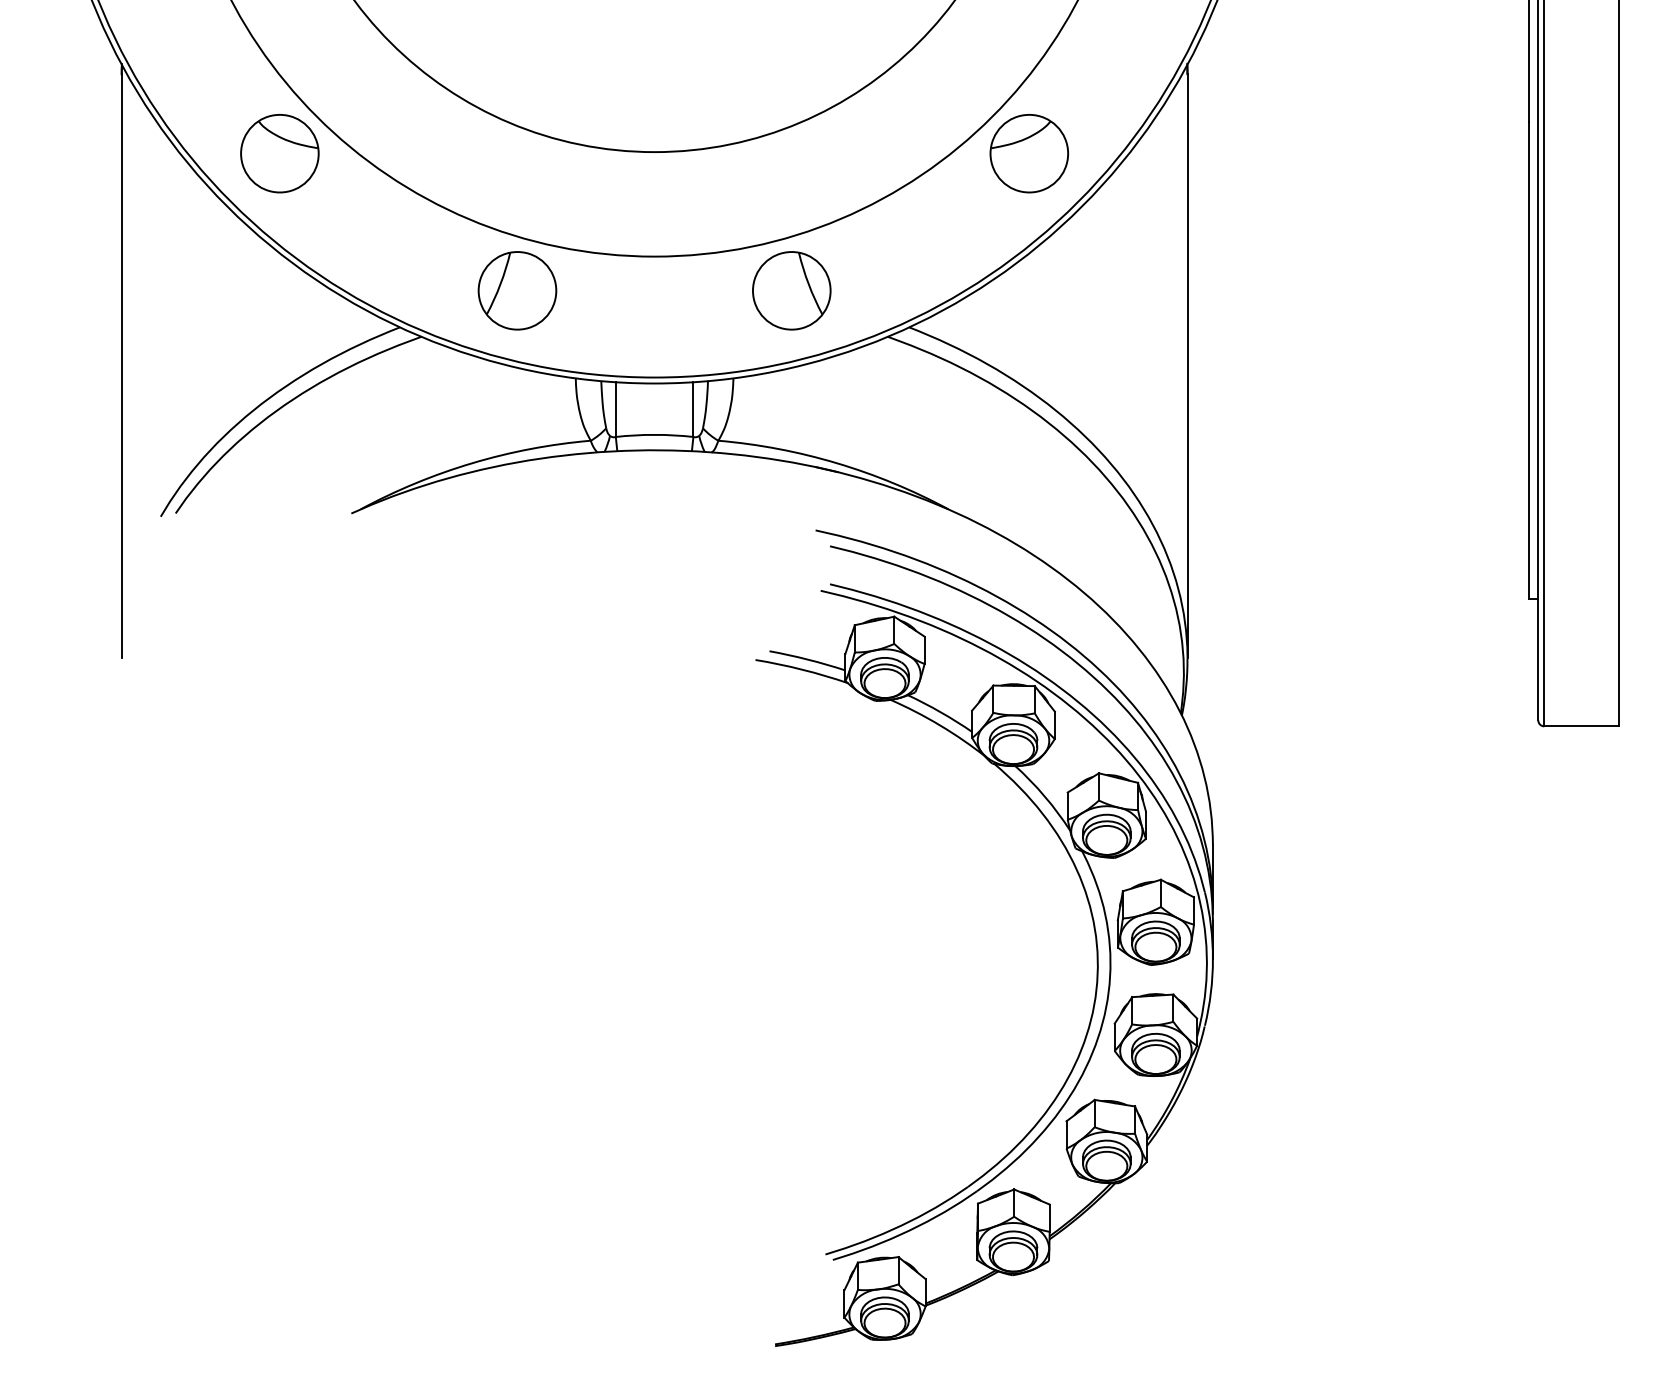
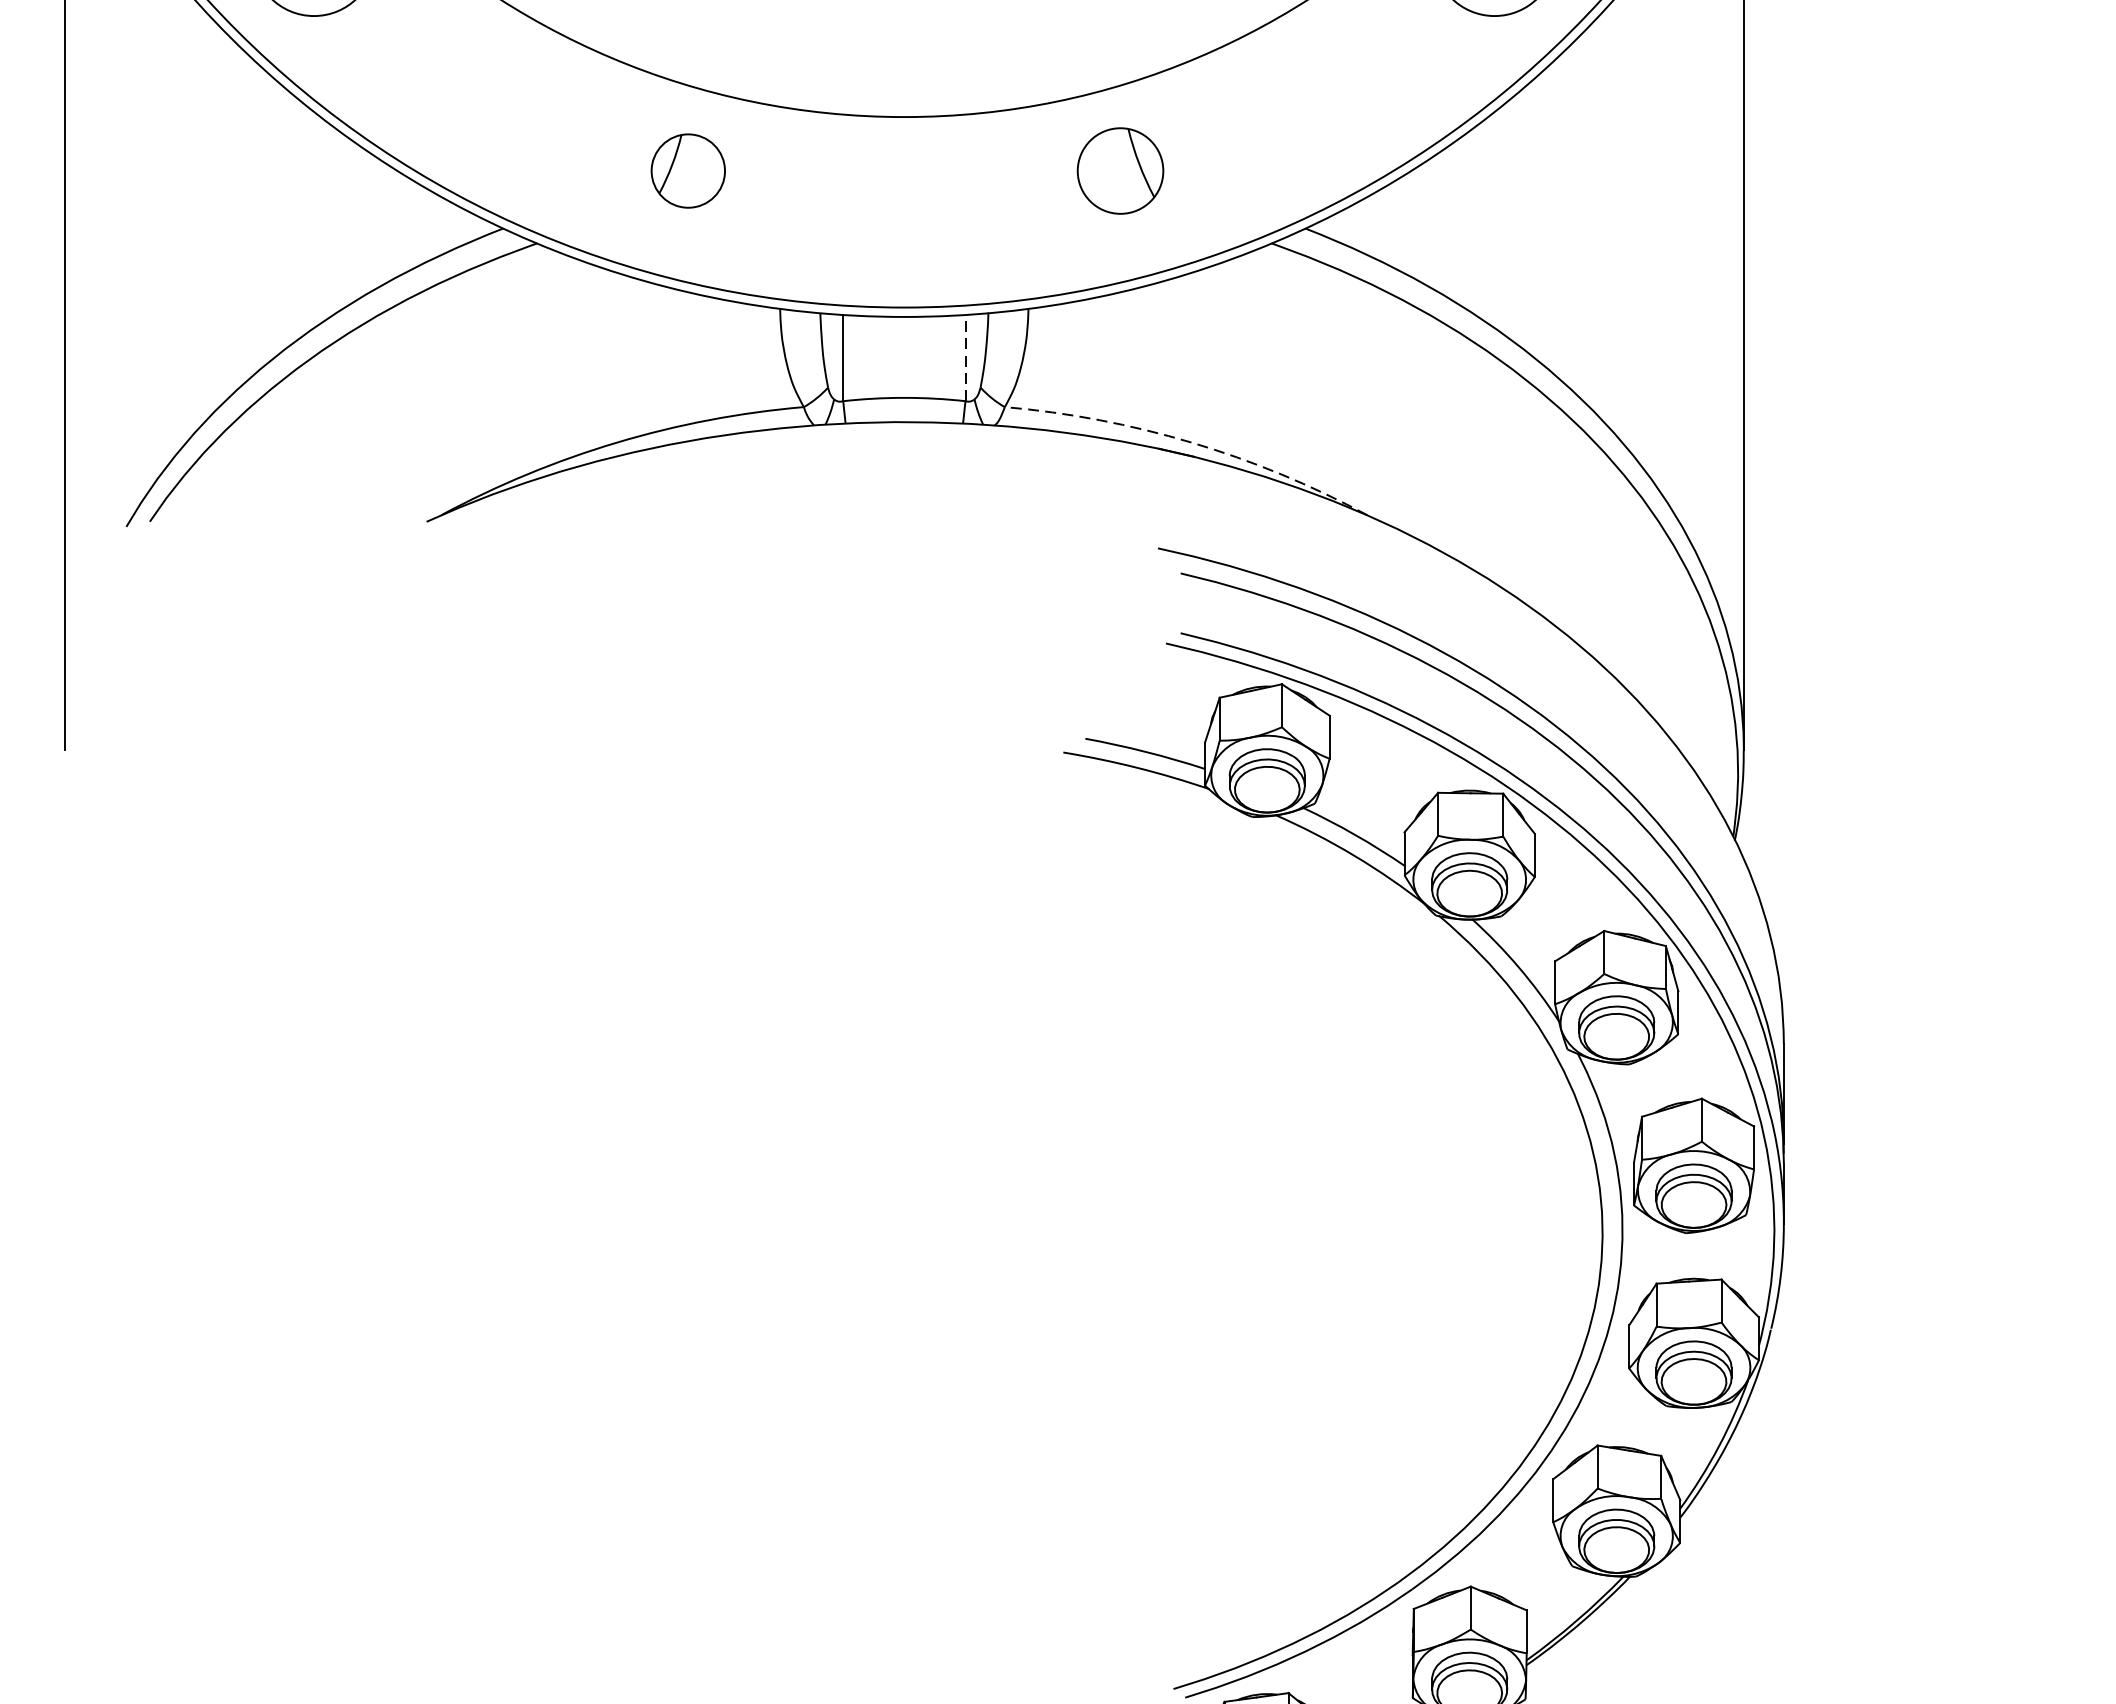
part: (517, 290) -> (688, 170), size x0.6
part: (791, 290) -> (1119, 170), size x0.7
line: (693, 409) -> (965, 357), solid -> dashed
arc: (836, 463) -> (1190, 442), solid -> dashed

